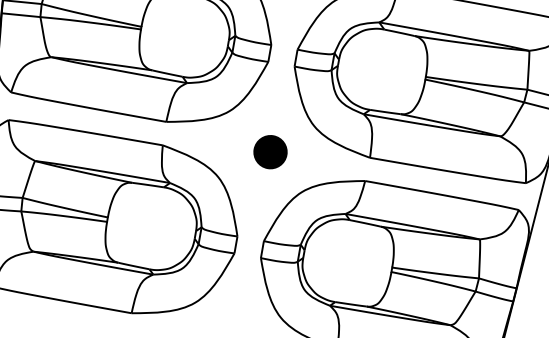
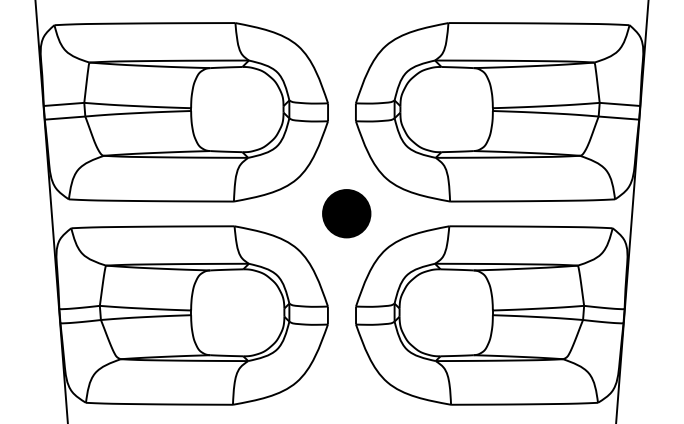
part: (270, 151) -> (346, 213), size x1.4

